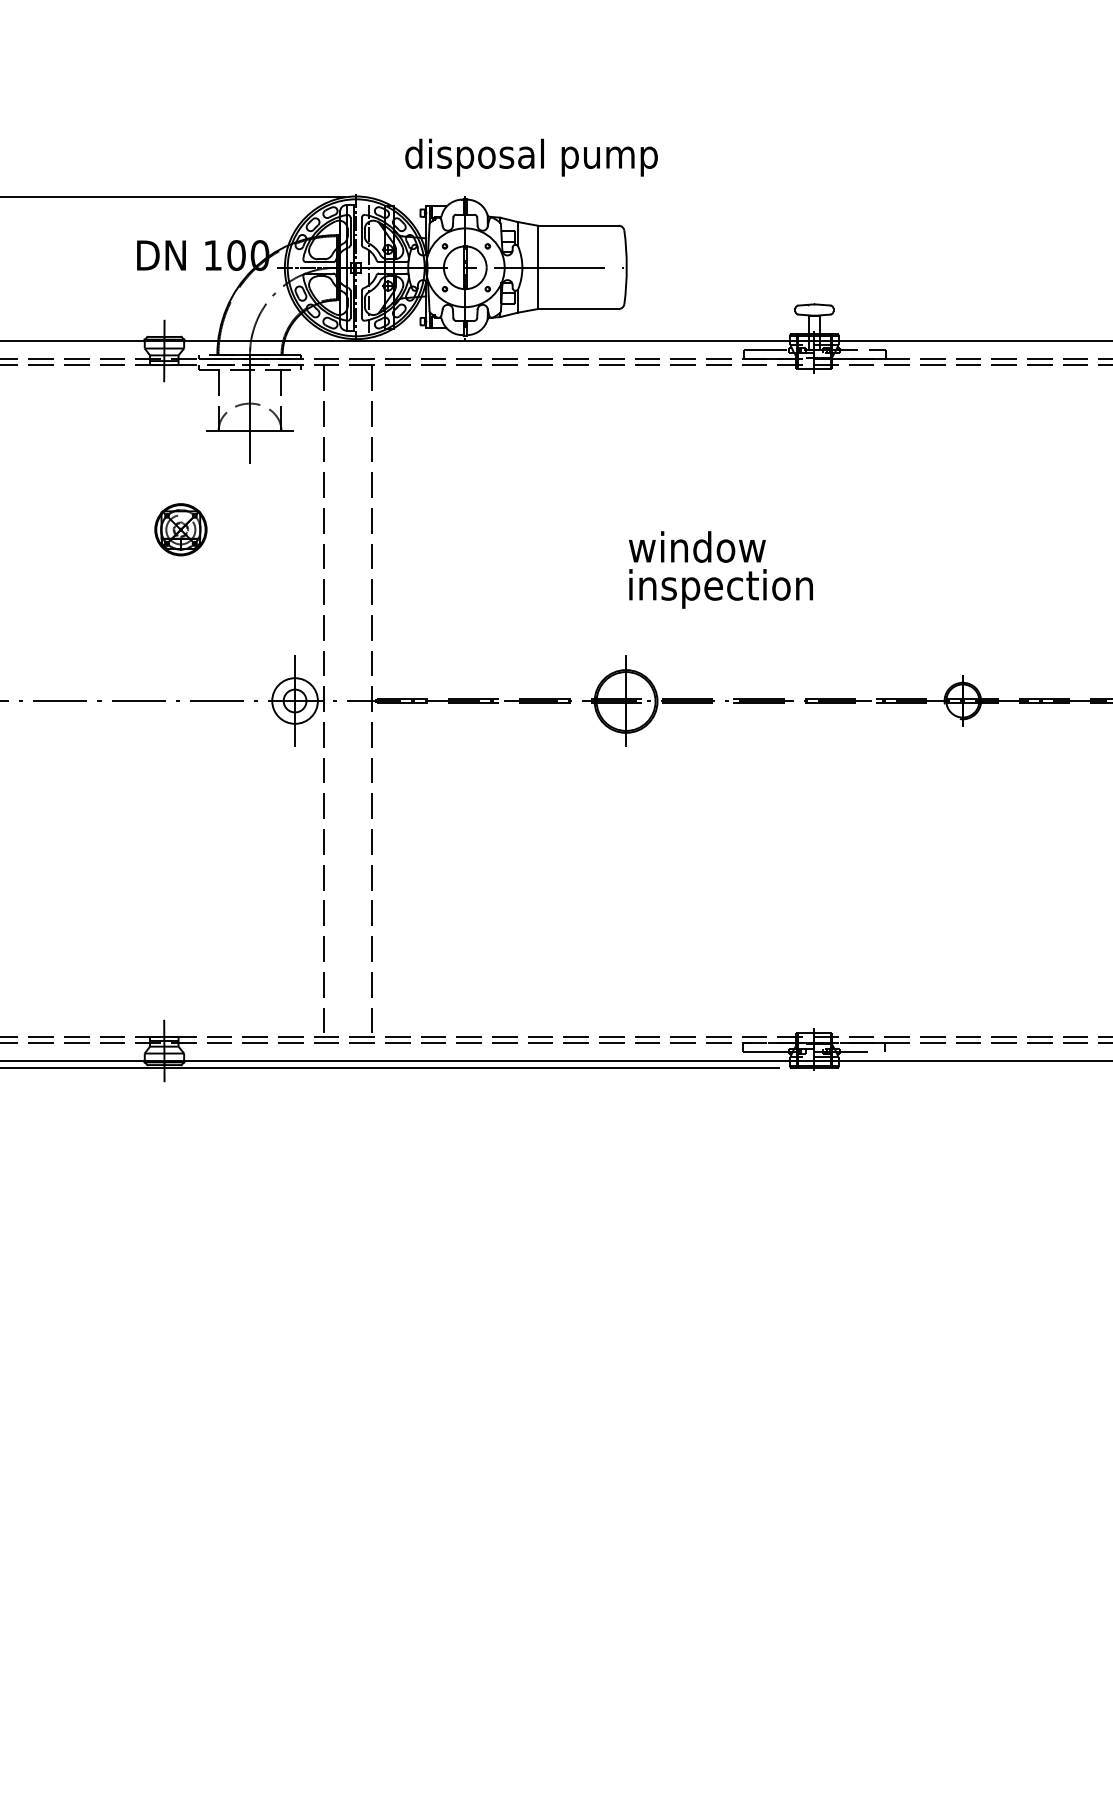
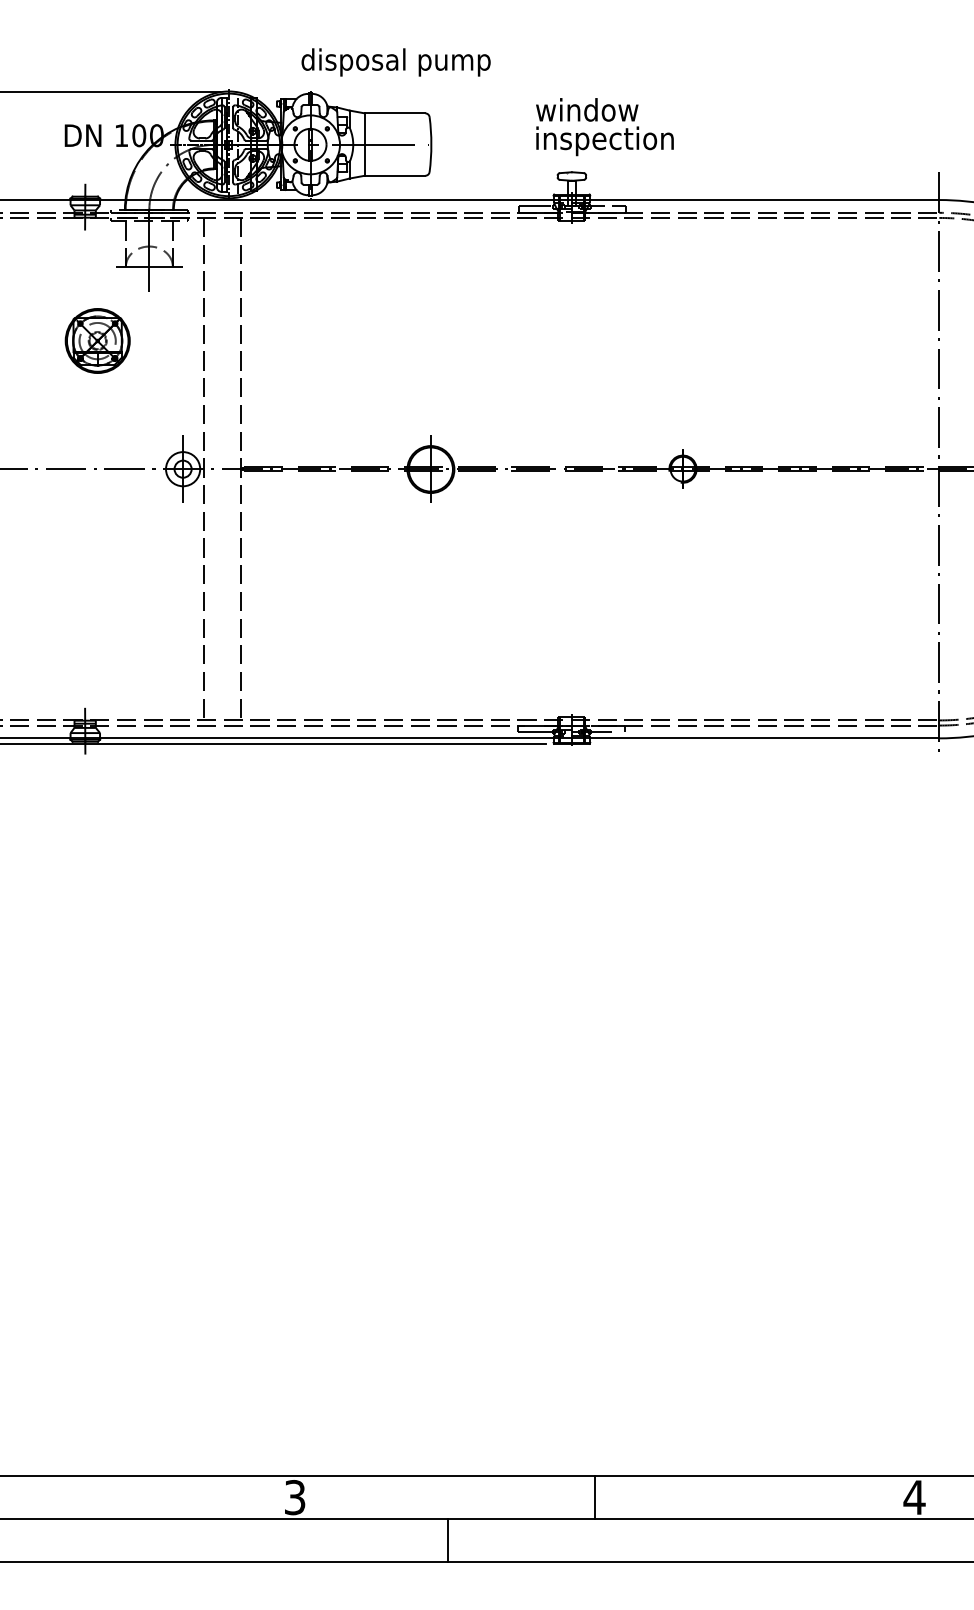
text: (530, 157) -> (395, 62), moved
part: (180, 529) -> (97, 340), size x1.67
text: (720, 570) -> (604, 127), moved

